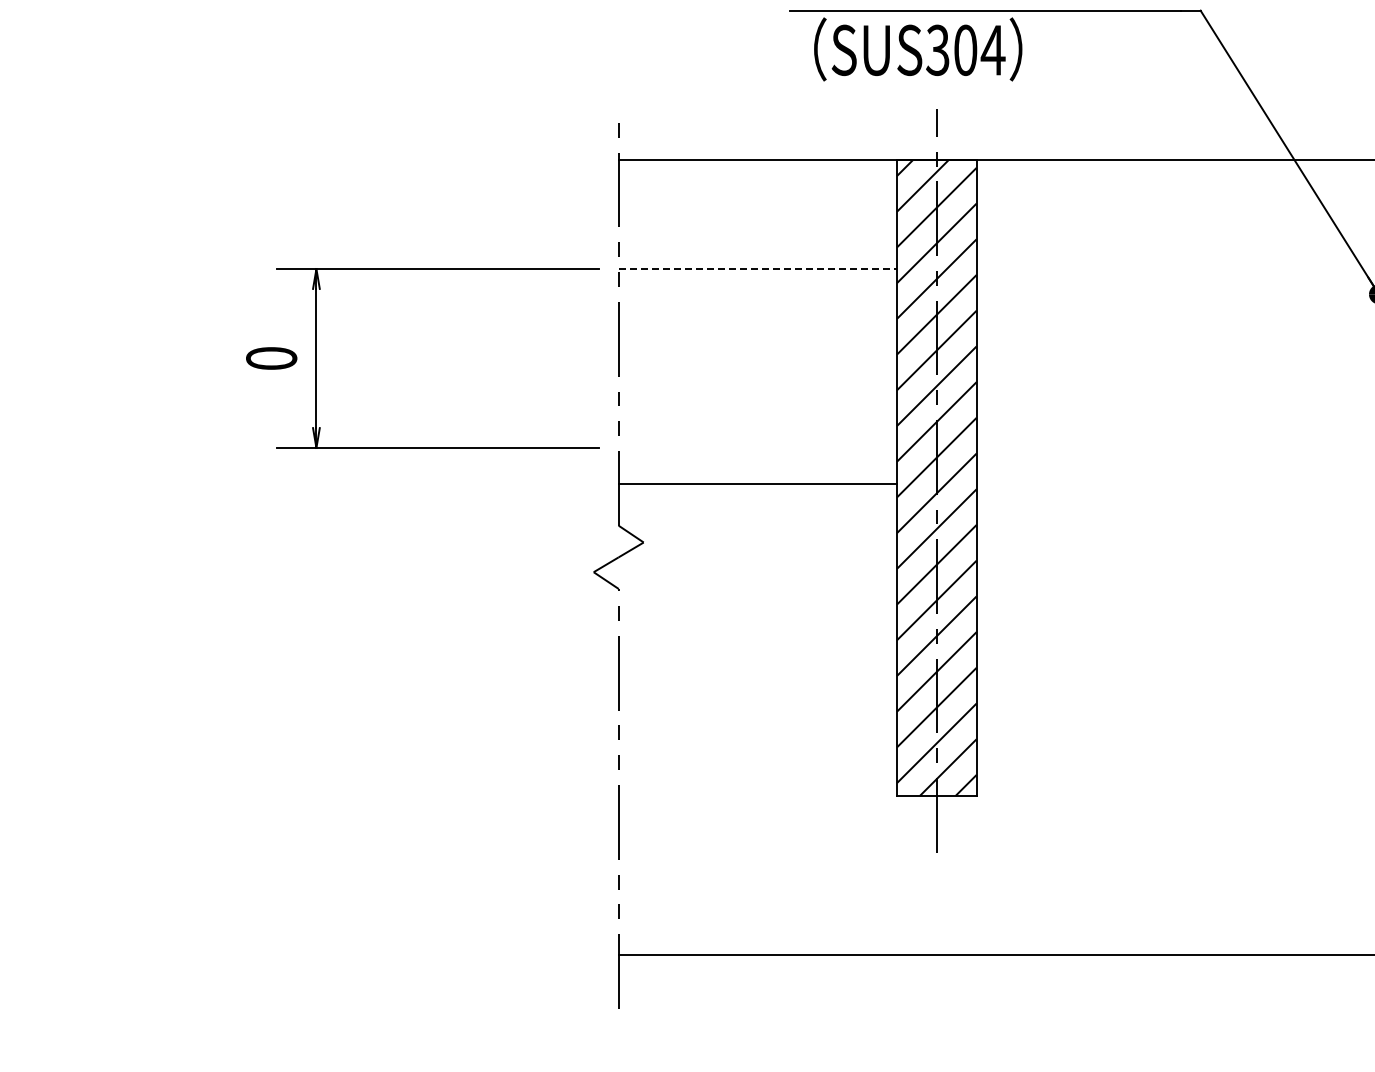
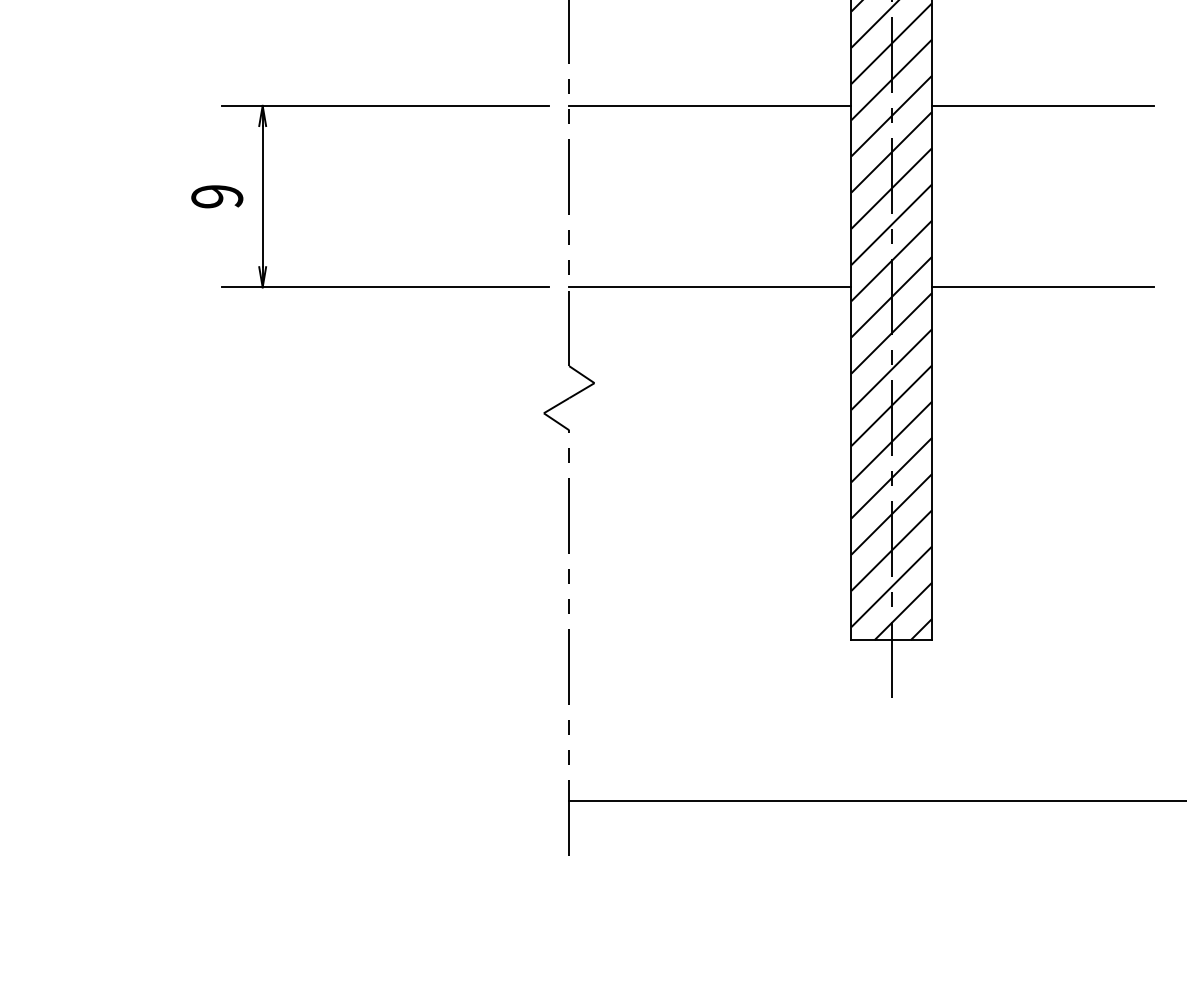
line: (758, 269) -> (710, 106), dashed -> solid
line: (1085, 269) -> (1042, 106), added
text: (271, 358) -> (217, 196), 0 -> 9
line: (1085, 448) -> (1042, 287), added
line: (757, 484) -> (709, 287), moved

